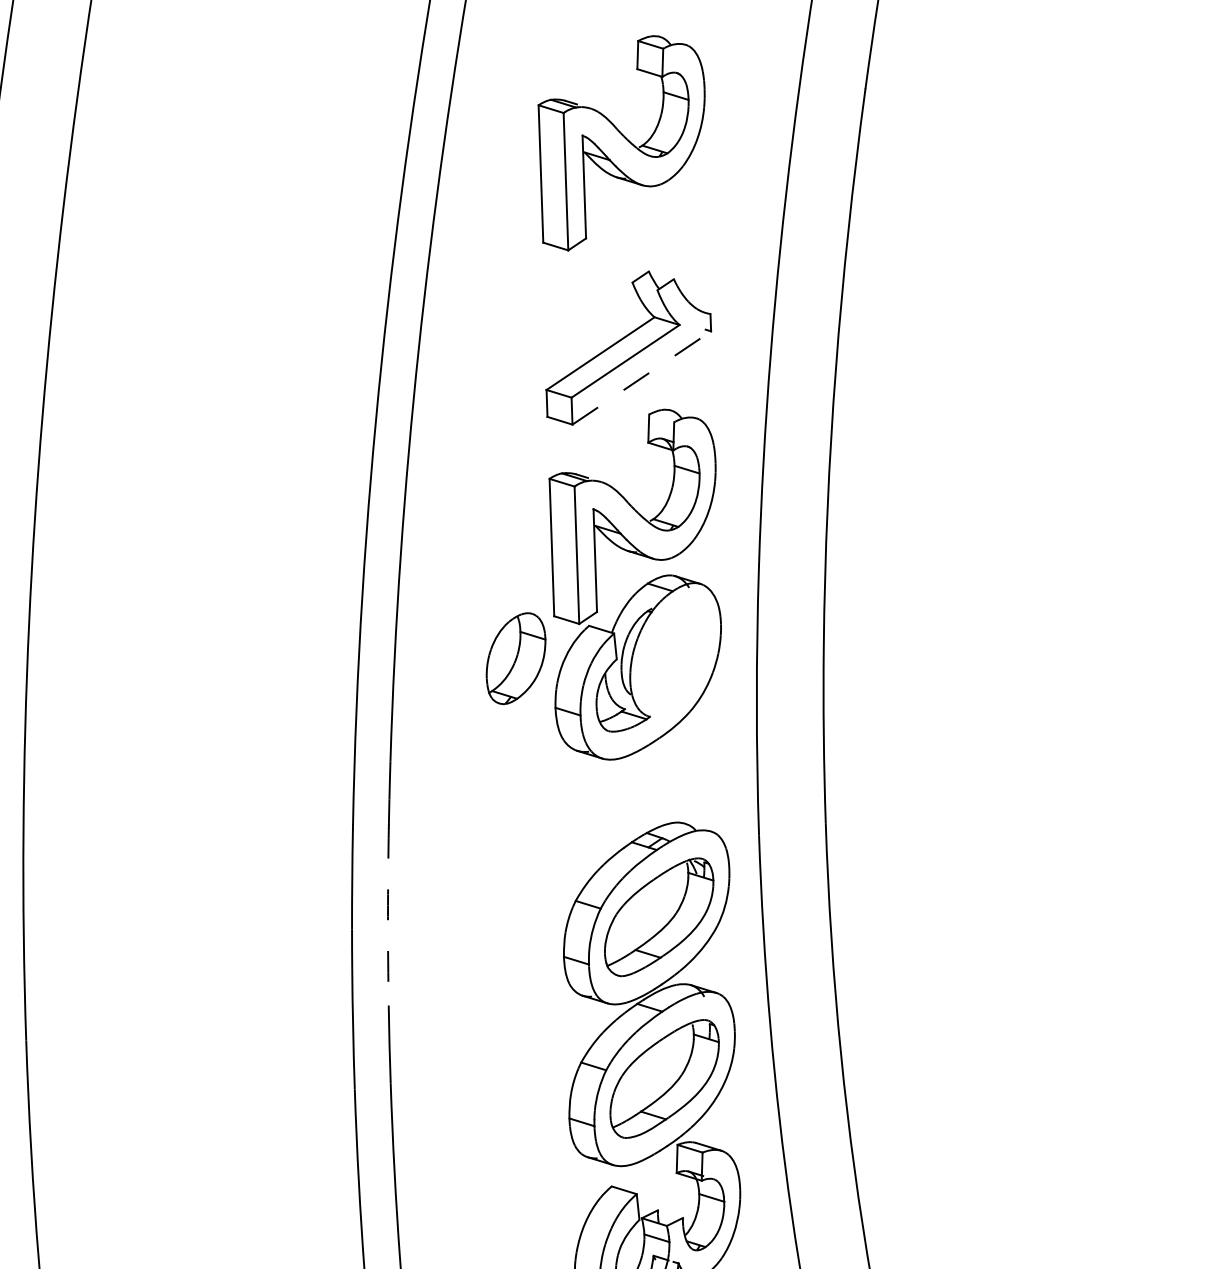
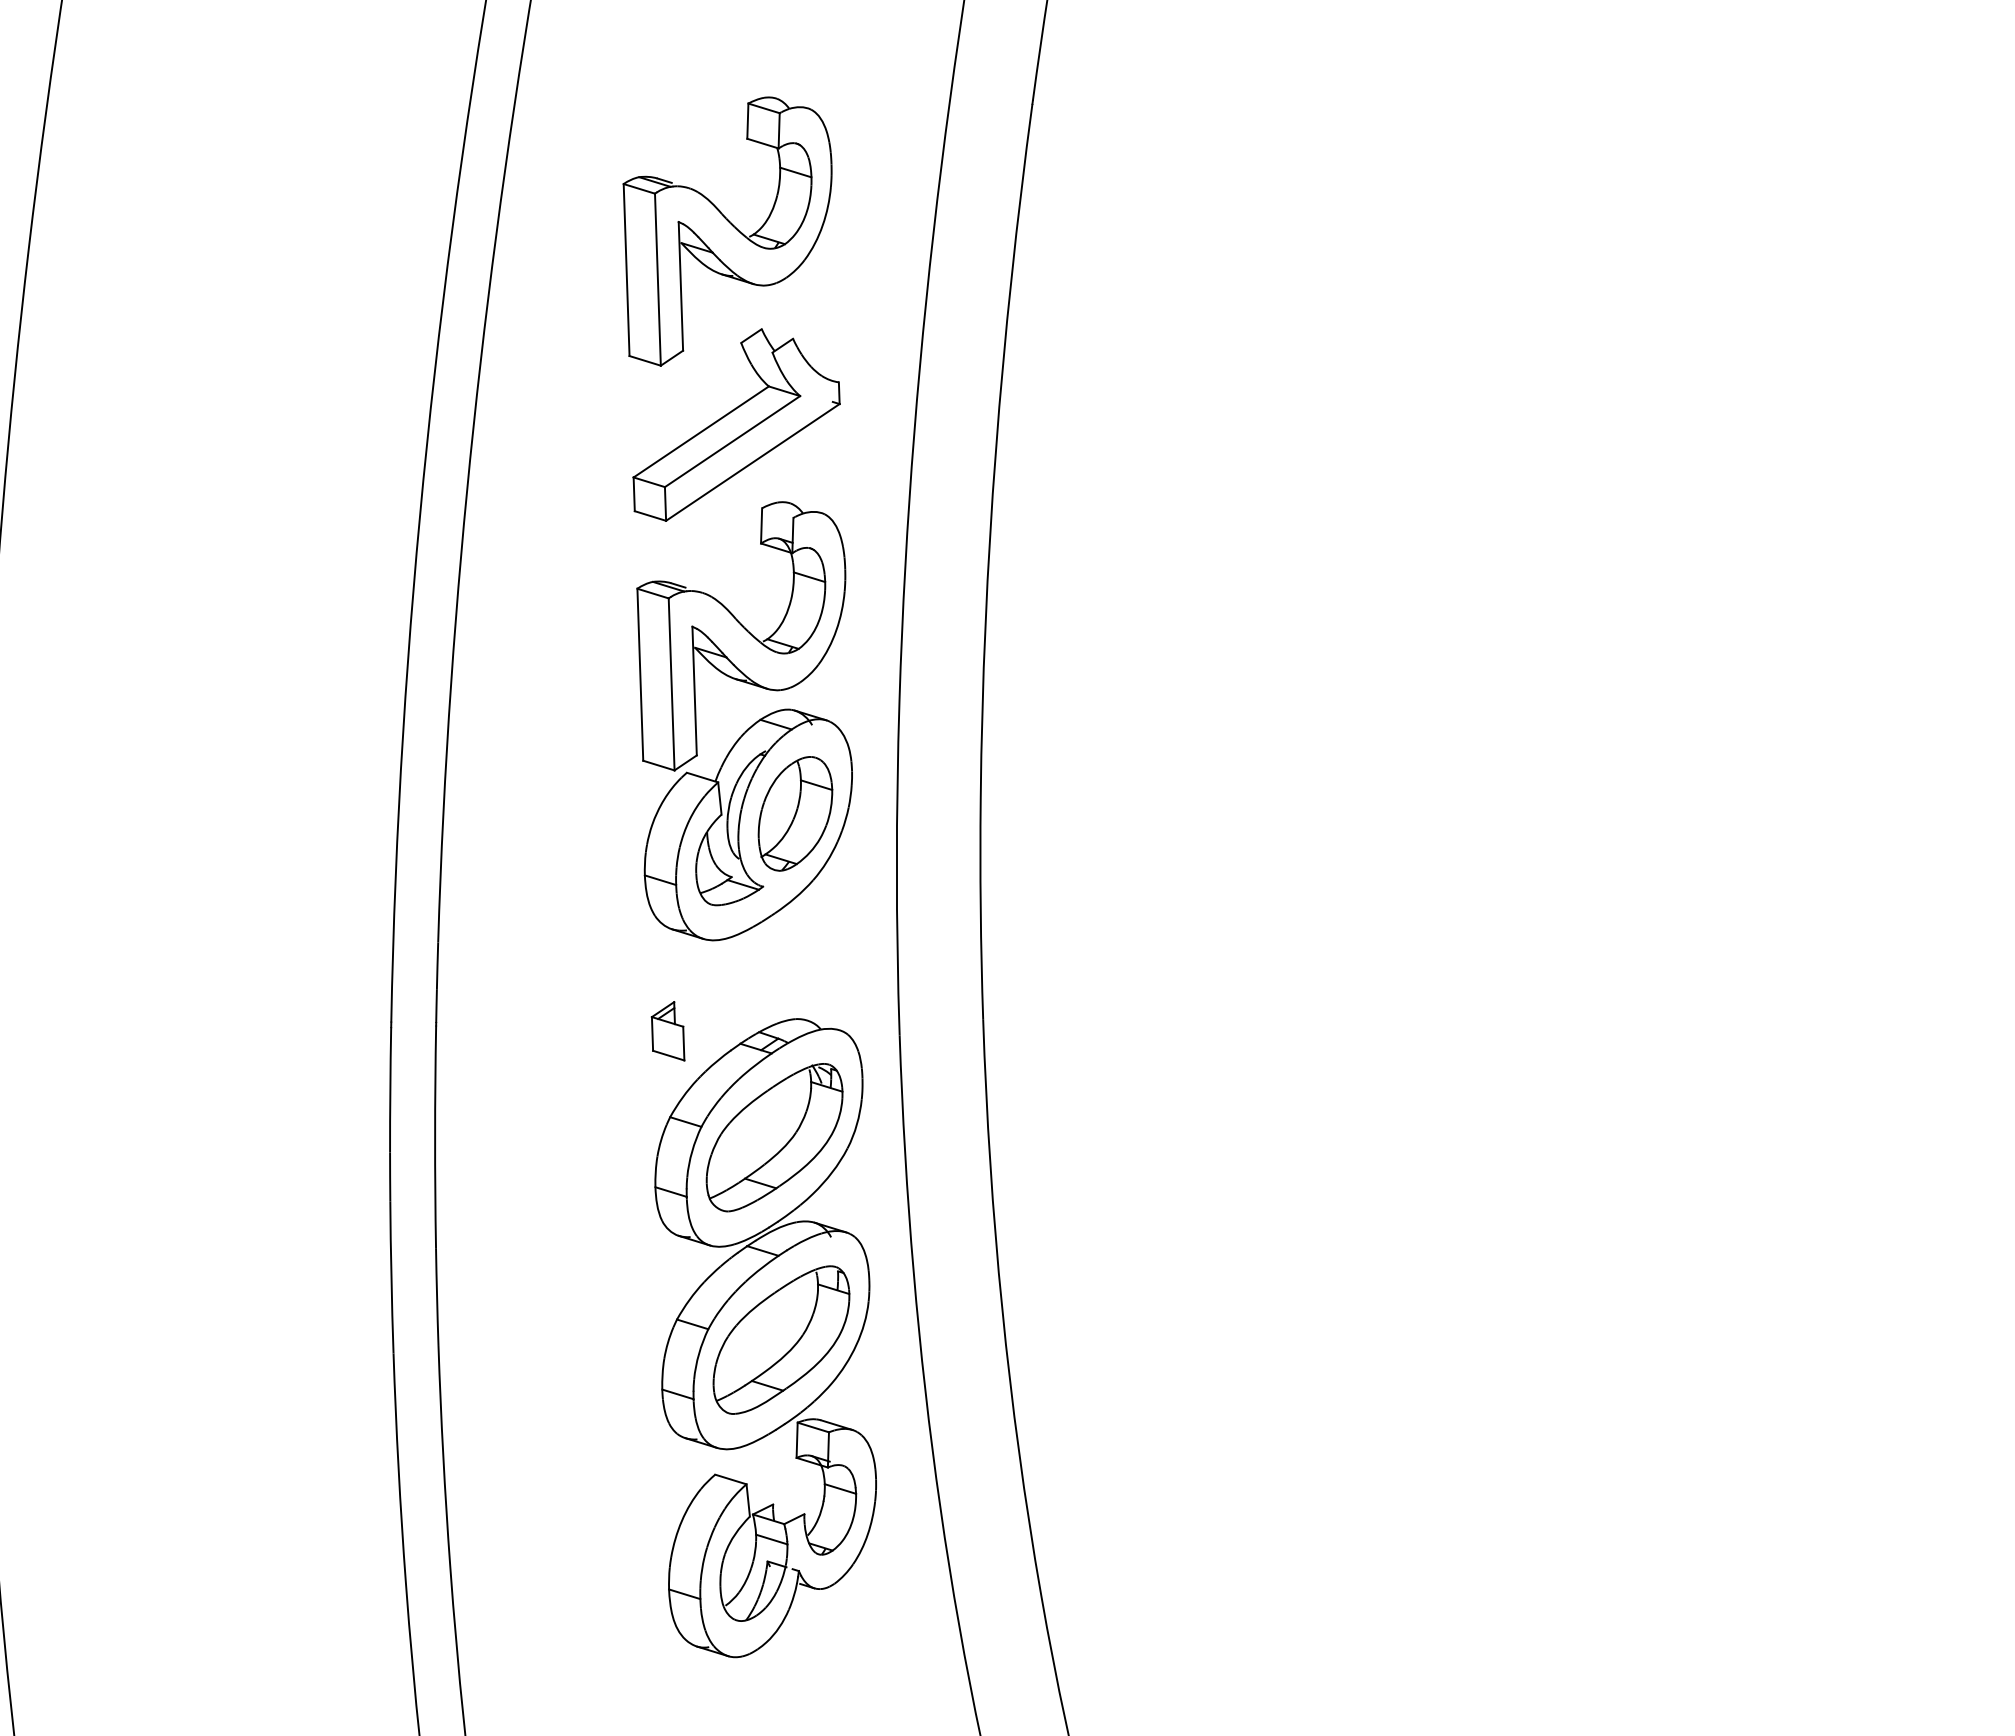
part: (621, 143) -> (727, 231), moved
line: (641, 378) -> (752, 462), dashed -> solid
part: (516, 658) -> (795, 813), moved
part: (573, 832) -> (667, 1031), added
arc: (388, 916) -> (435, 1136), dashed -> solid

